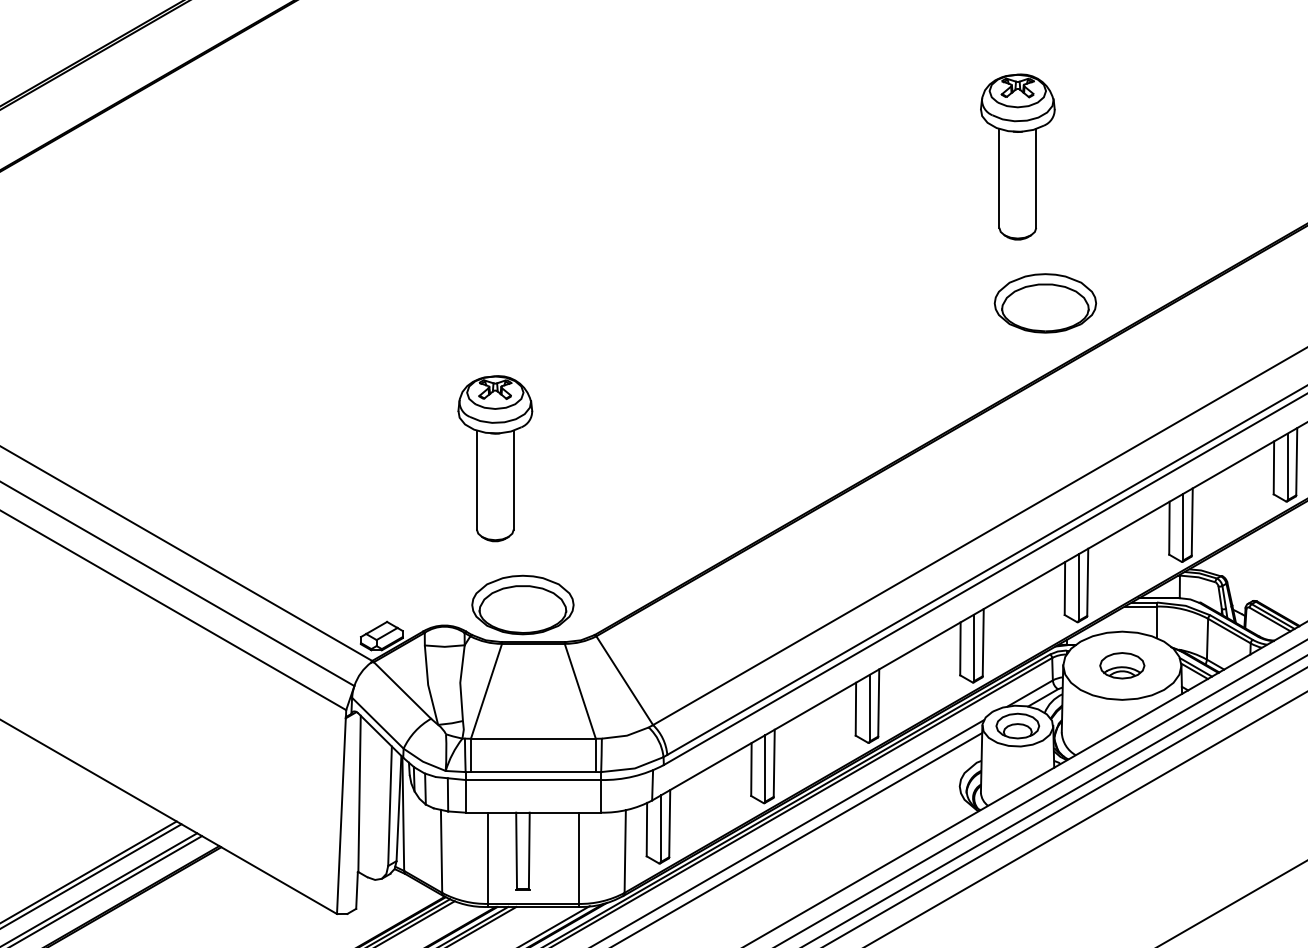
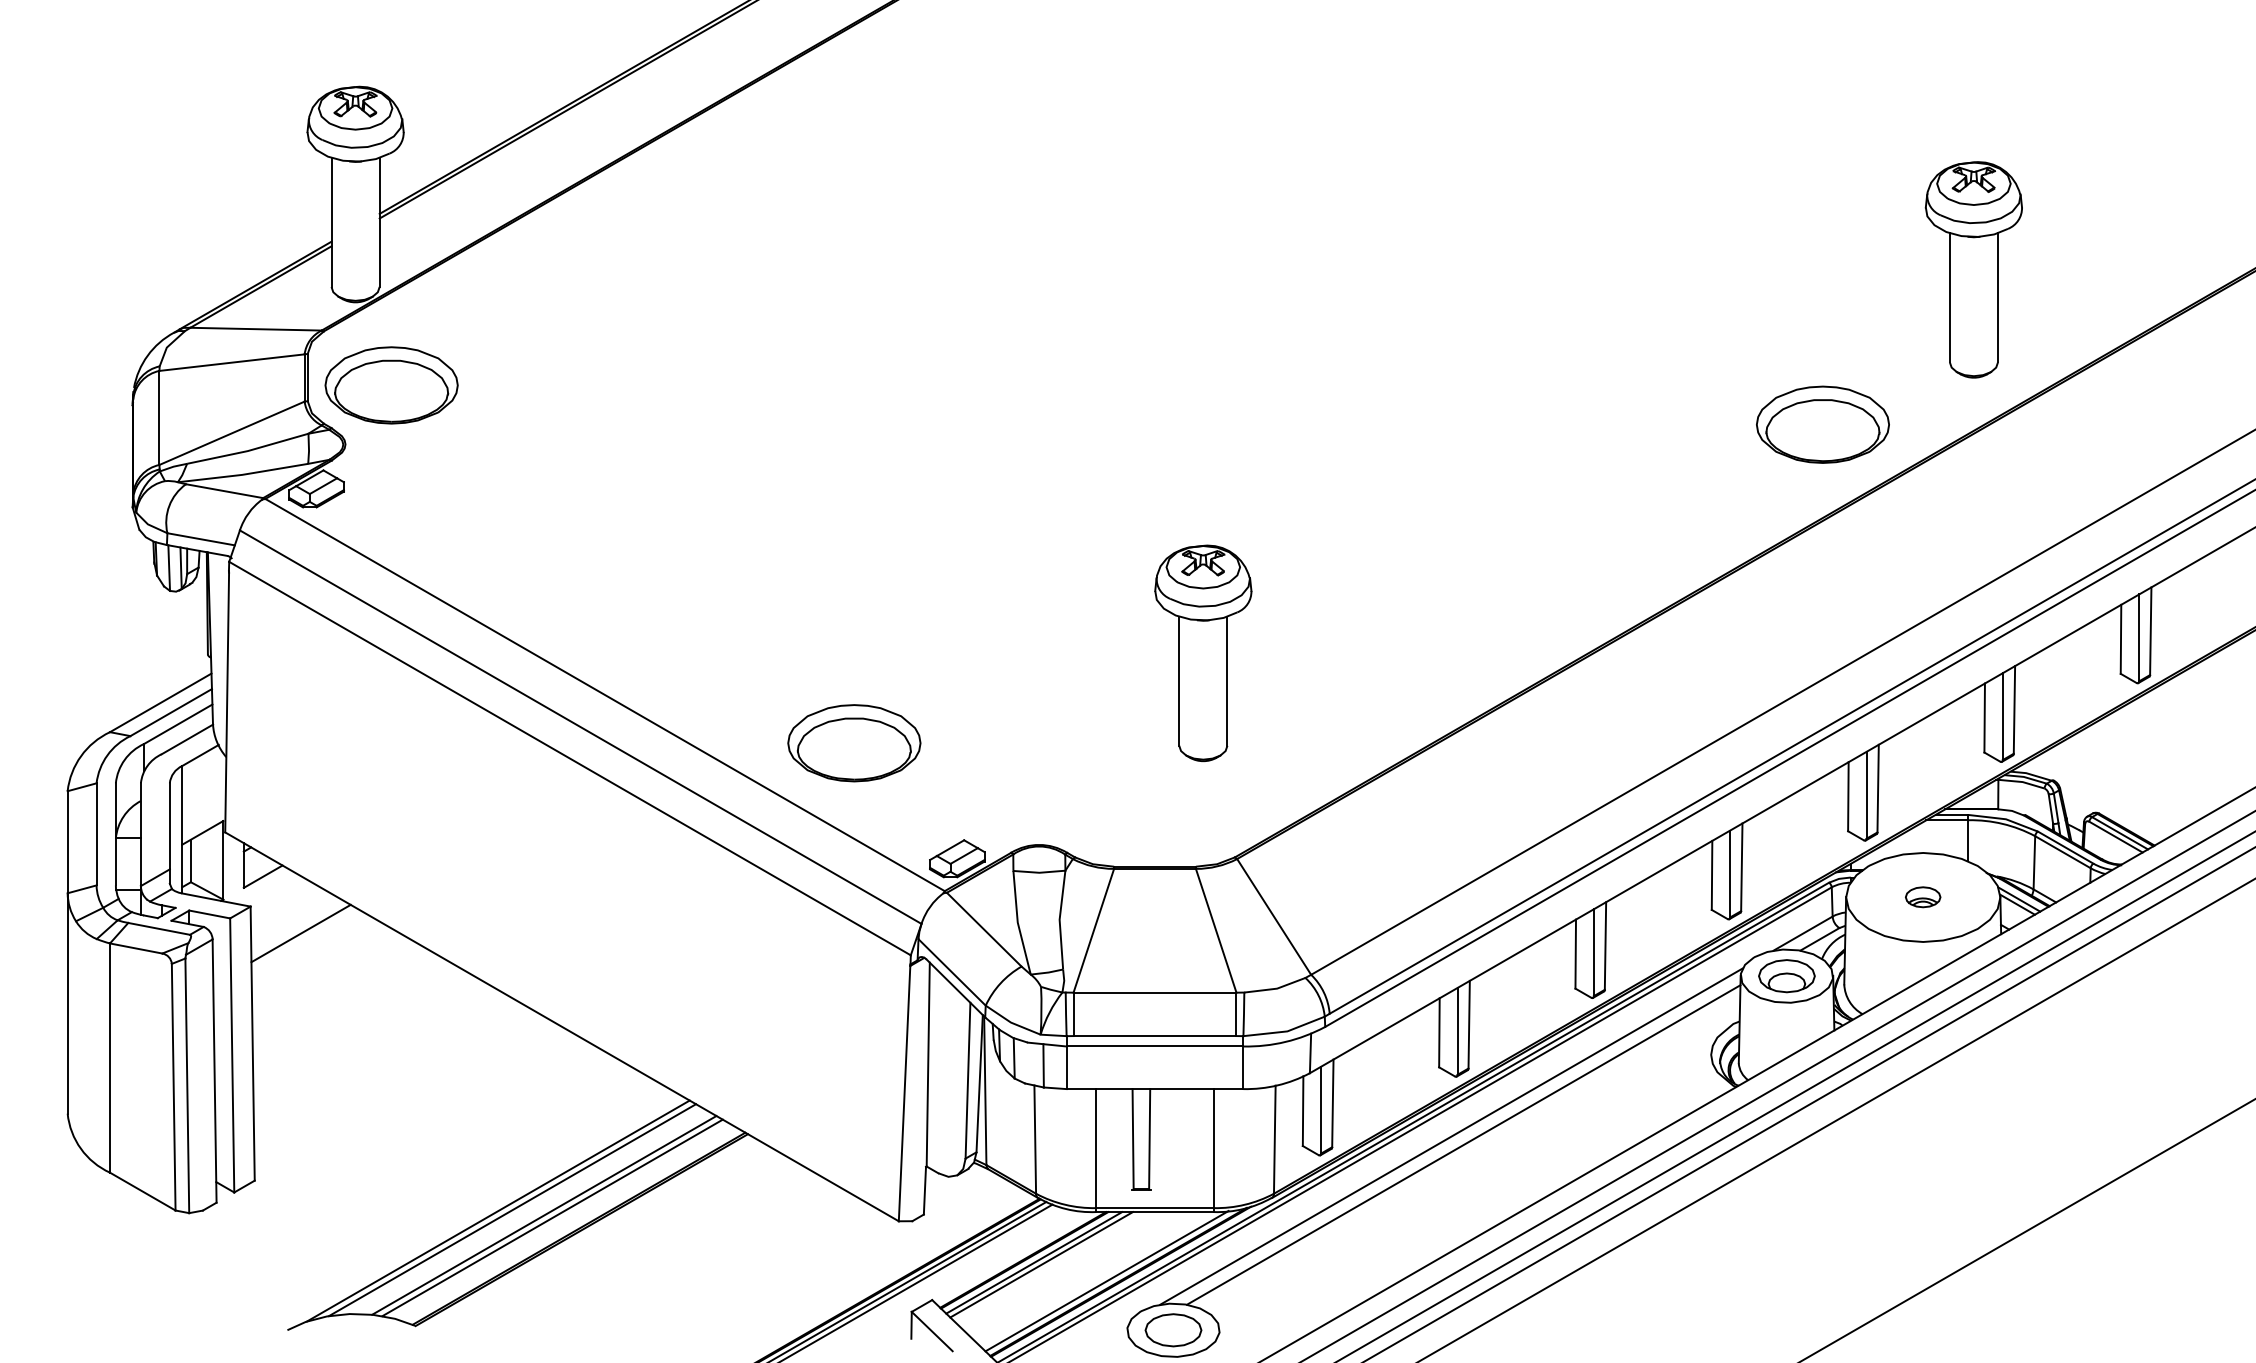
part: (1017, 156) -> (1973, 269), moved
part: (495, 458) -> (1203, 652), moved
part: (523, 605) -> (854, 743), moved
part: (1121, 665) -> (1922, 896), size x0.6

